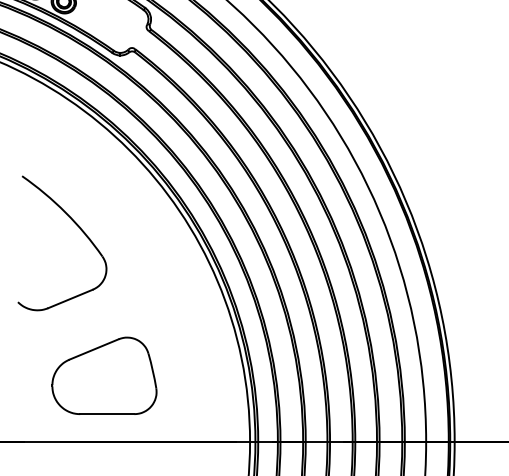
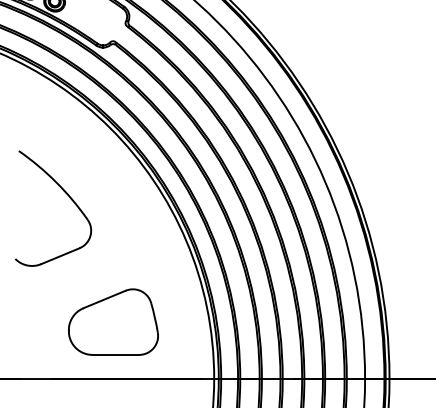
part: (104, 375) -> (113, 321), moved

